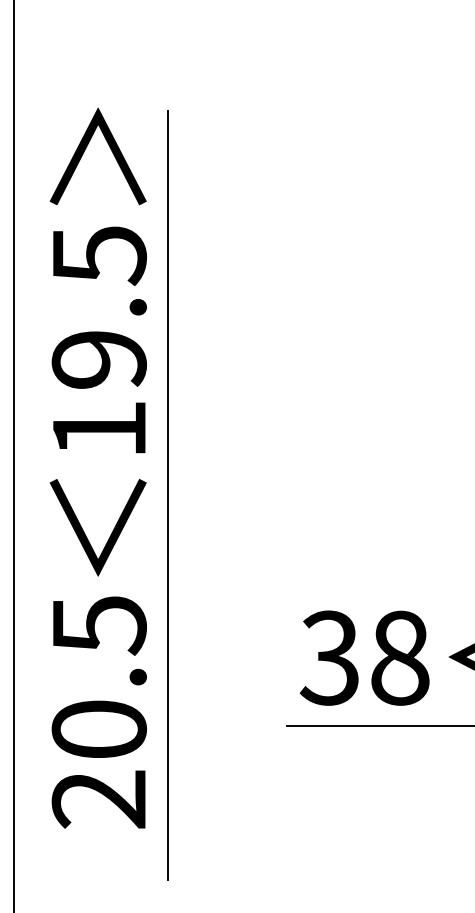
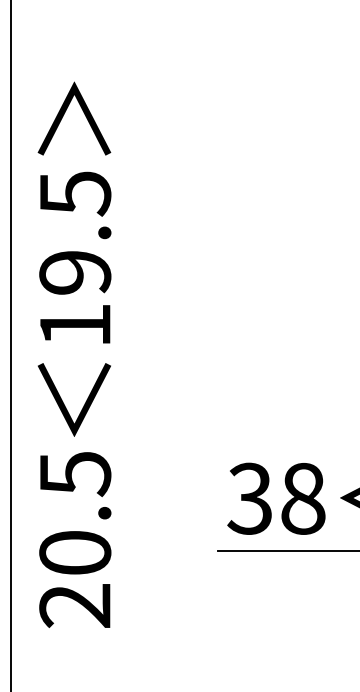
line: (166, 495) -> (126, 375), removed

